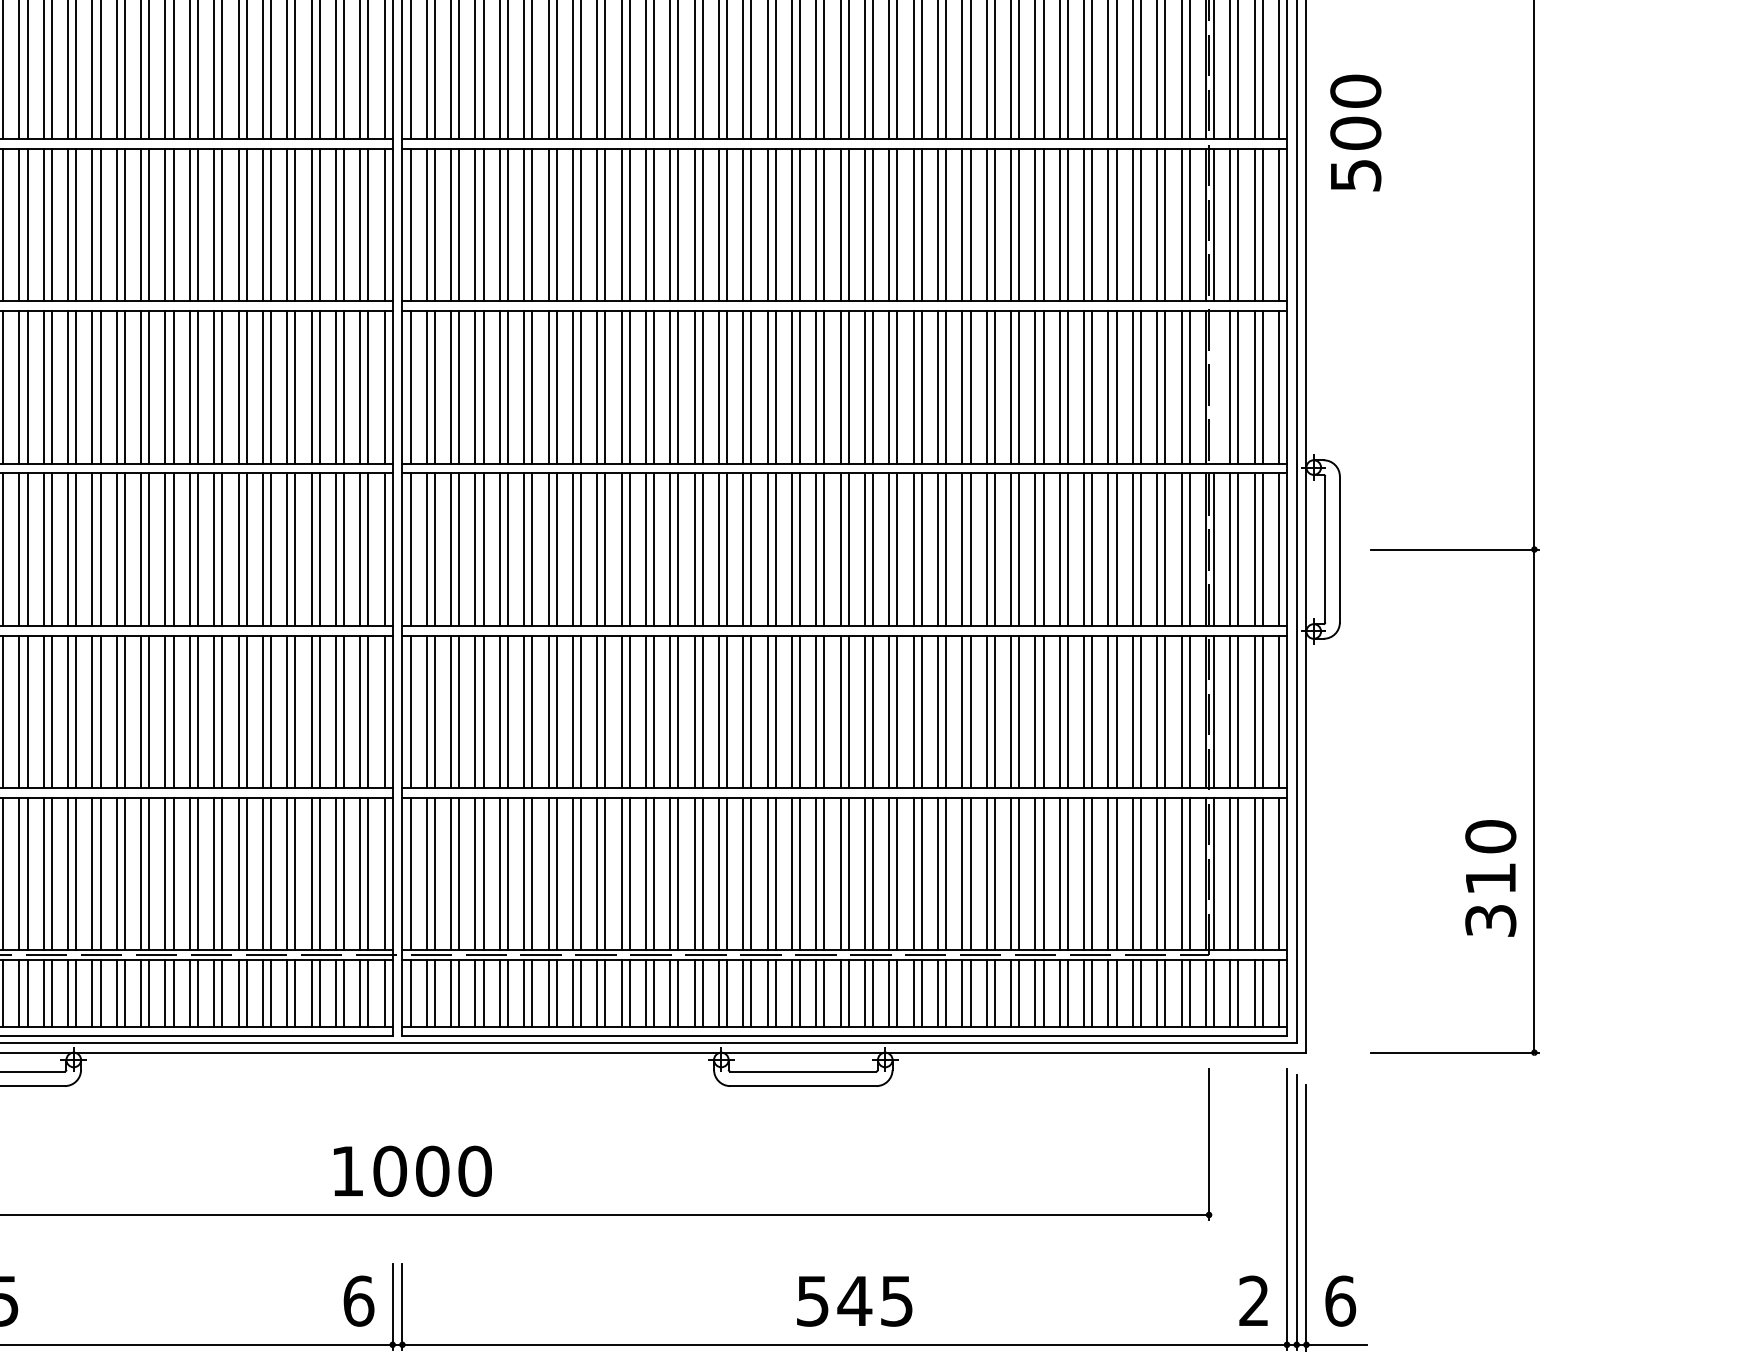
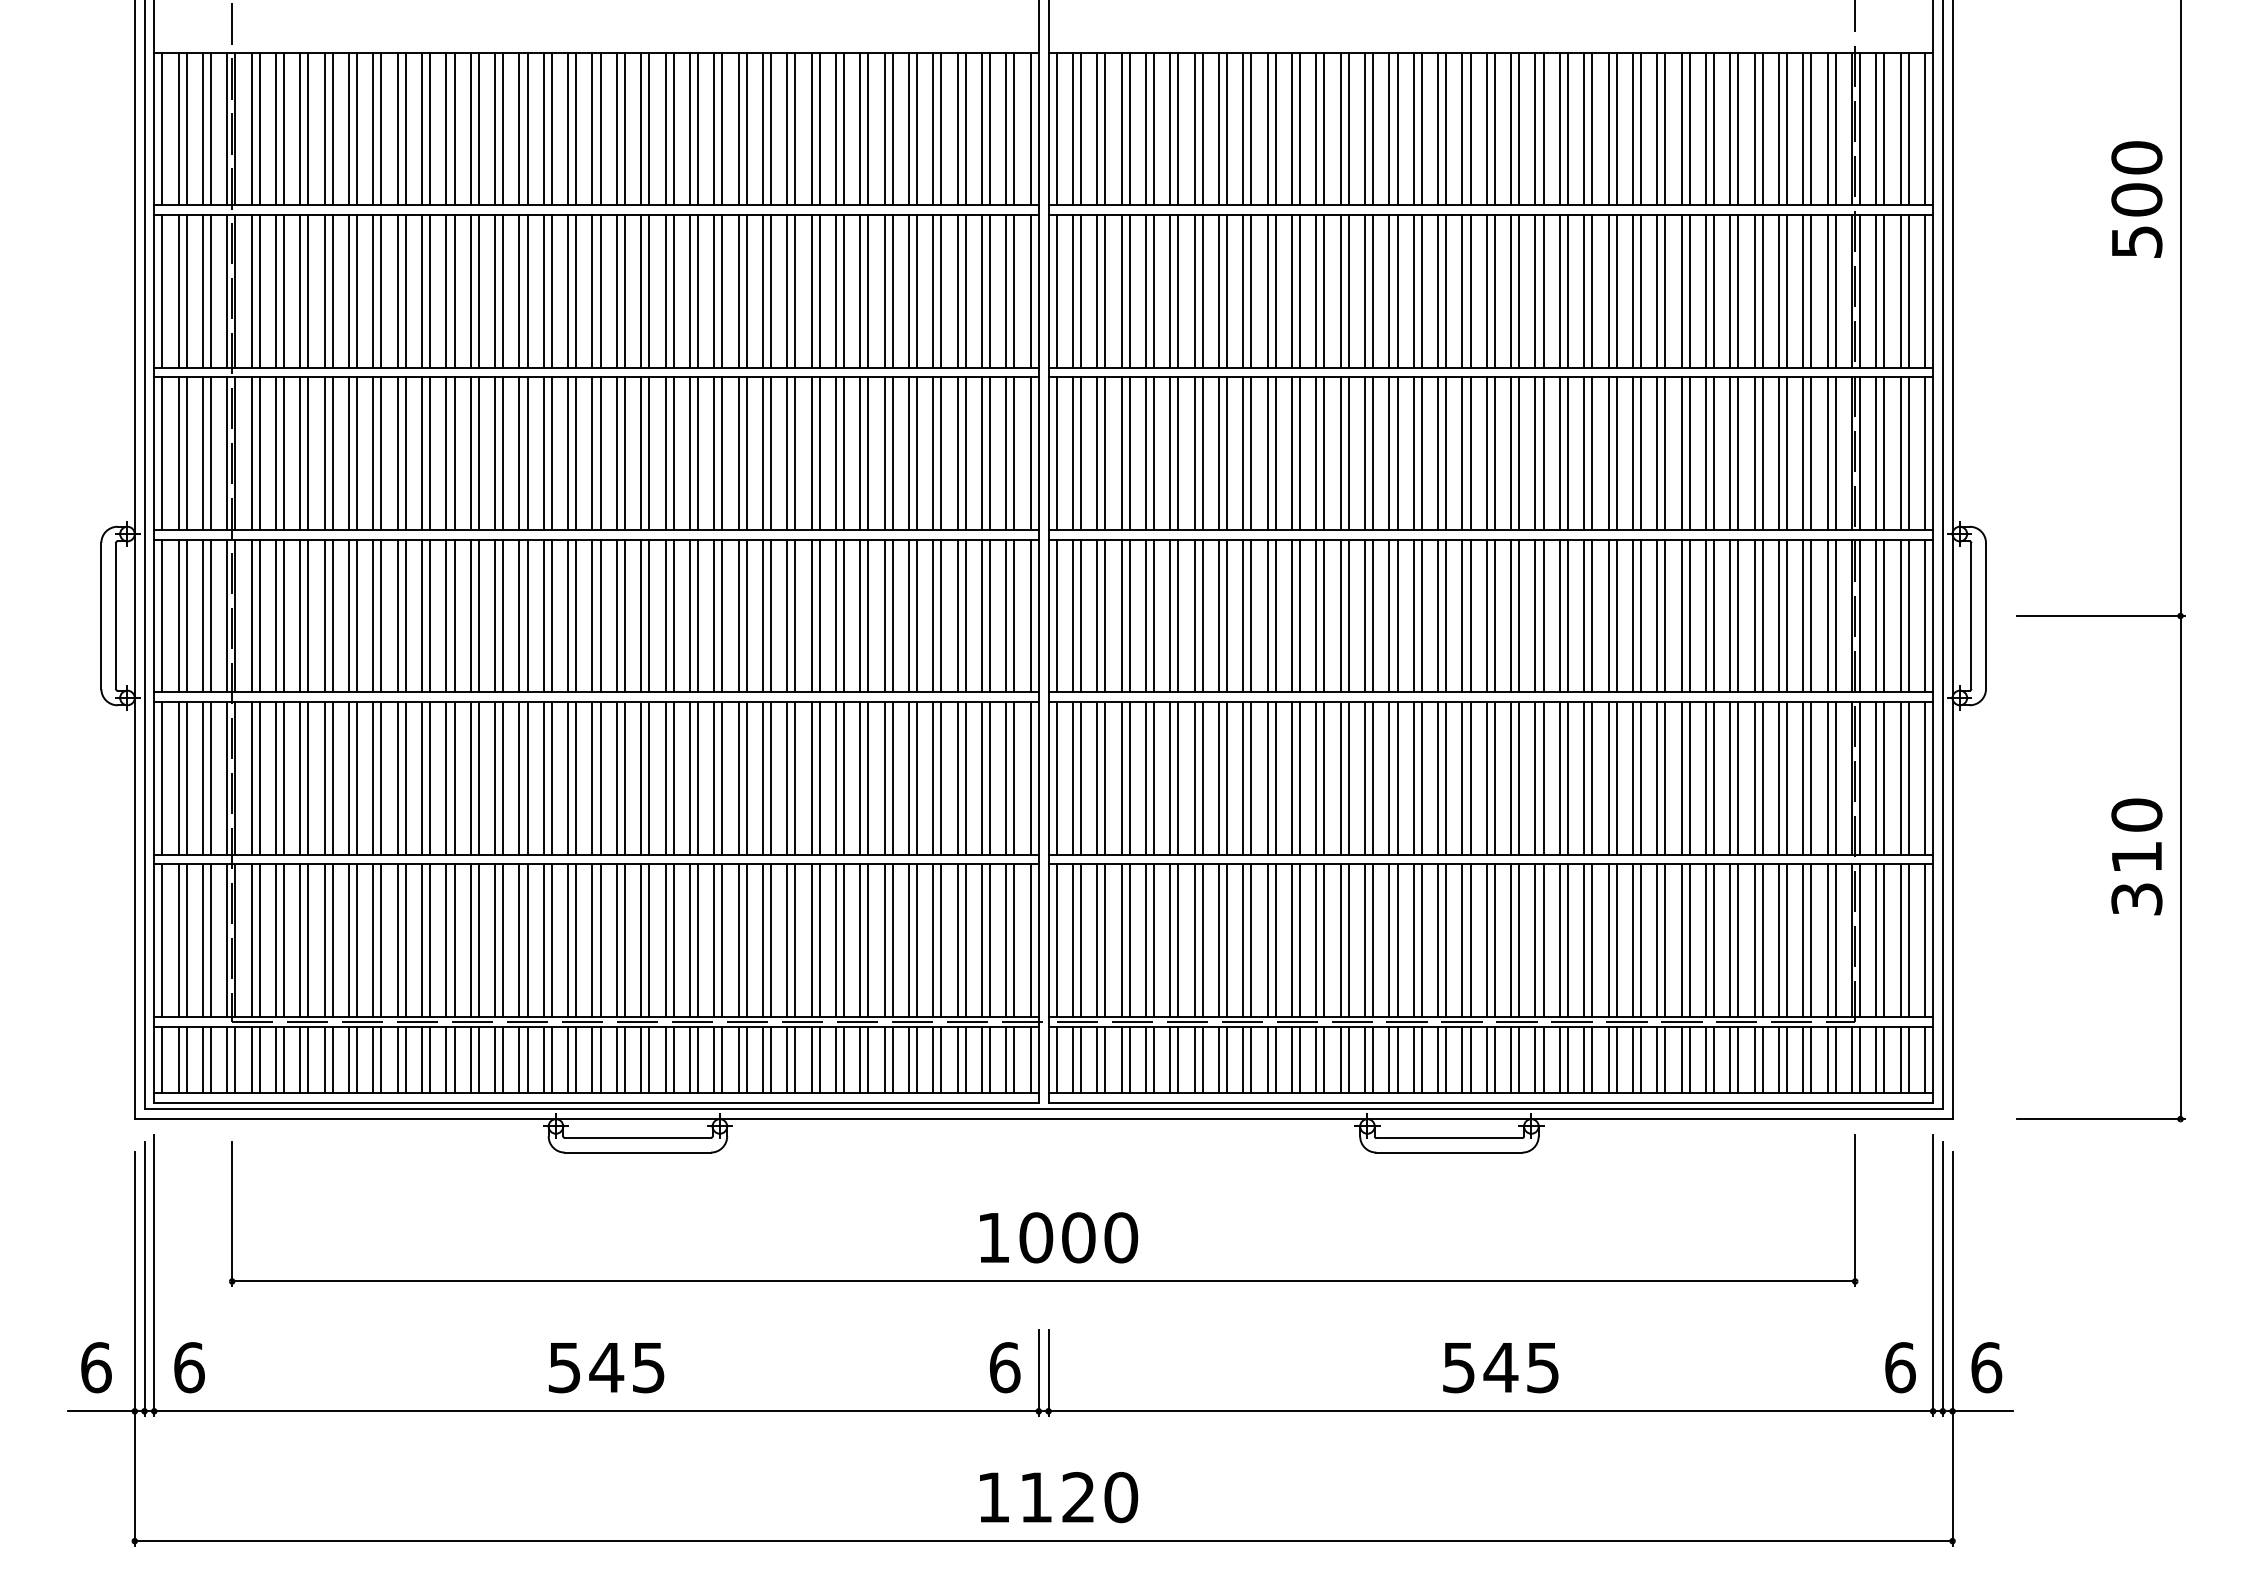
text: (1355, 133) -> (2136, 199), moved
line: (1214, 387) -> (1860, 453), added
text: (1490, 878) -> (2136, 856), moved
text: (1254, 1301) -> (1900, 1367), 2 -> 6

